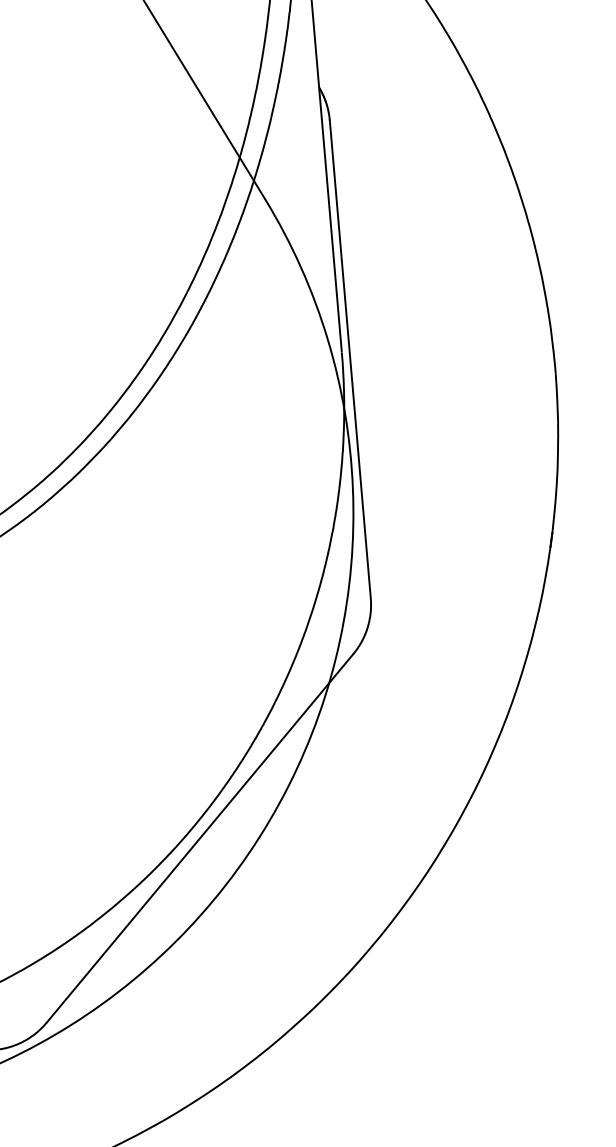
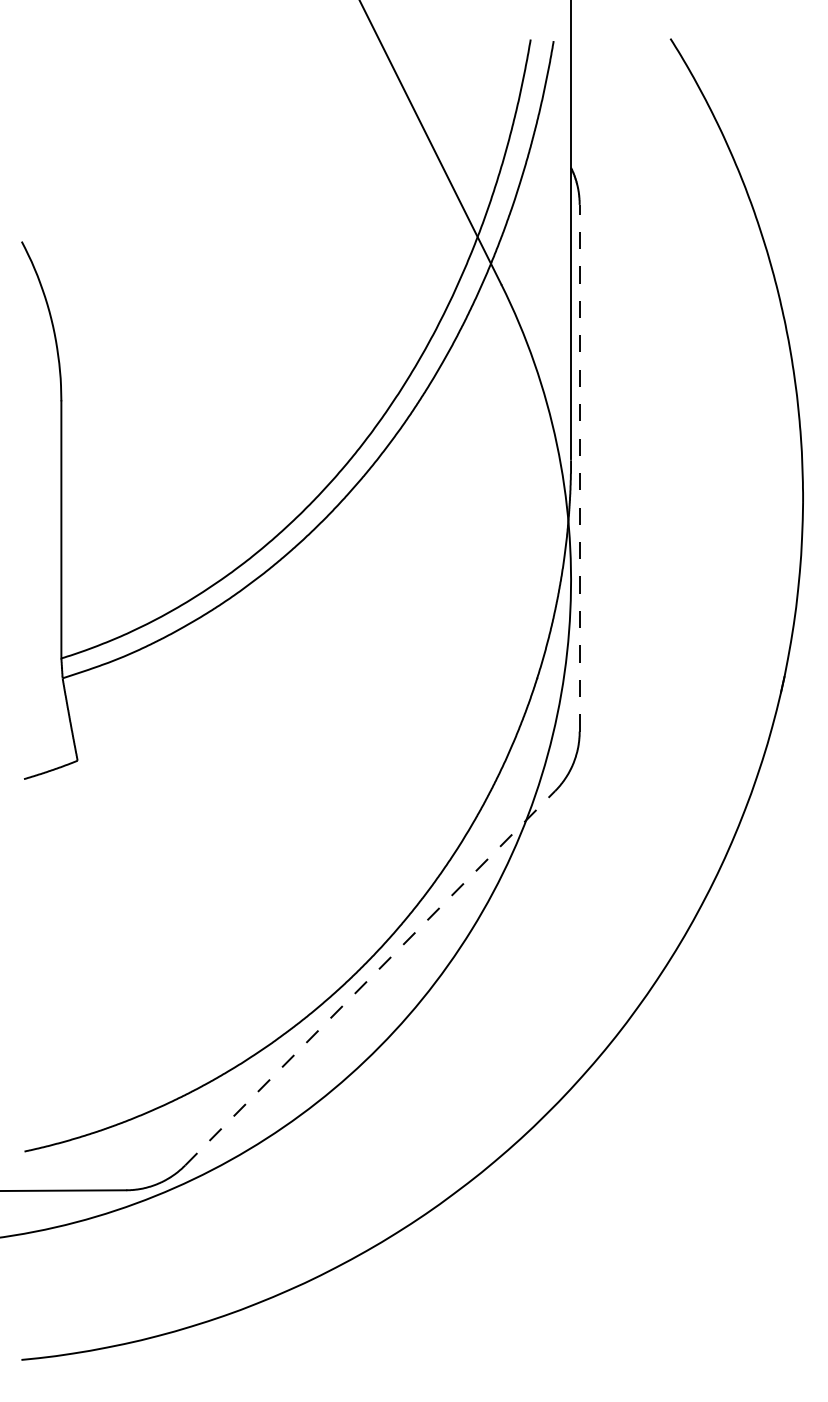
line: (350, 358) -> (579, 467), solid -> dashed
line: (200, 837) -> (370, 977), solid -> dashed

